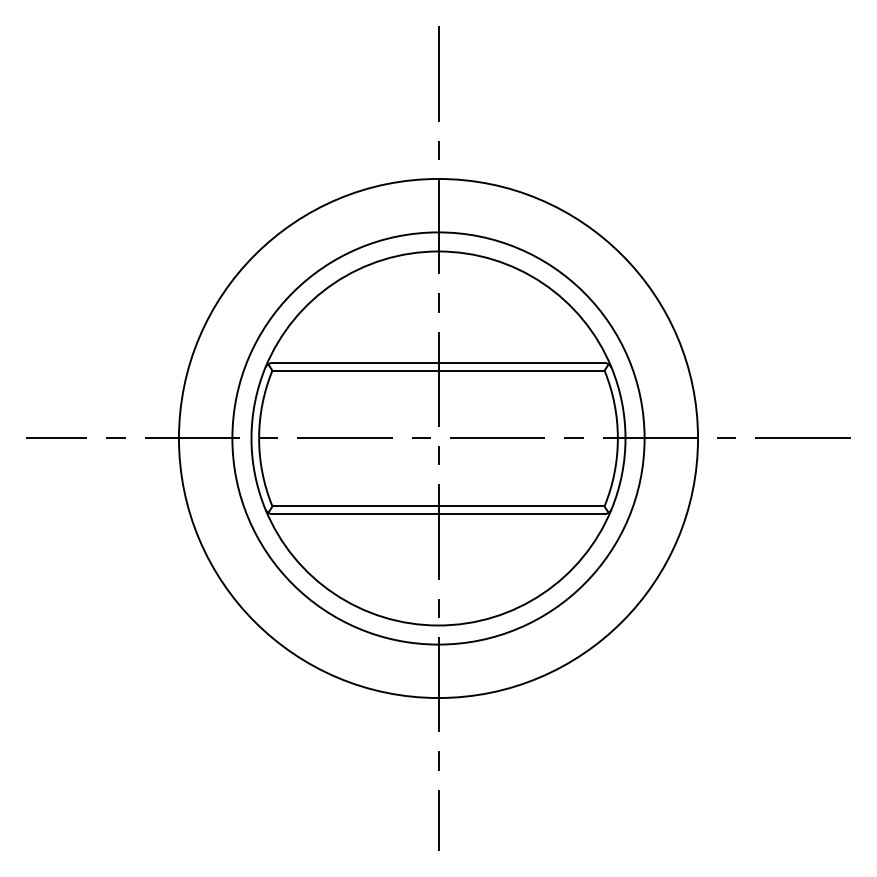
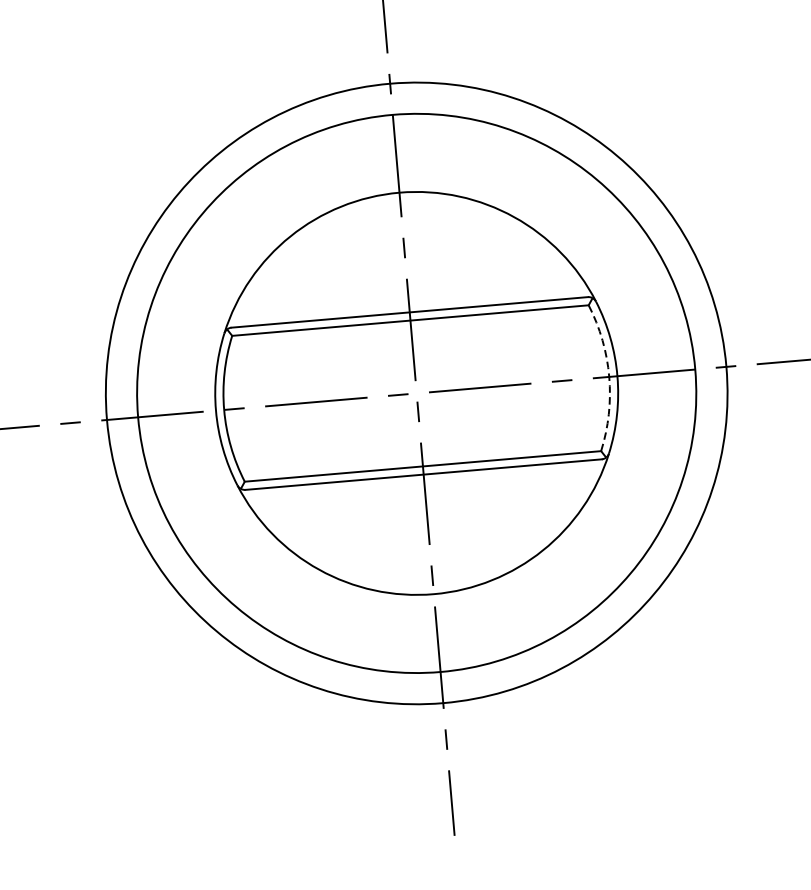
circle: (438, 438) -> (416, 393), size x1.4
arc: (617, 438) -> (608, 376), solid -> dashed

